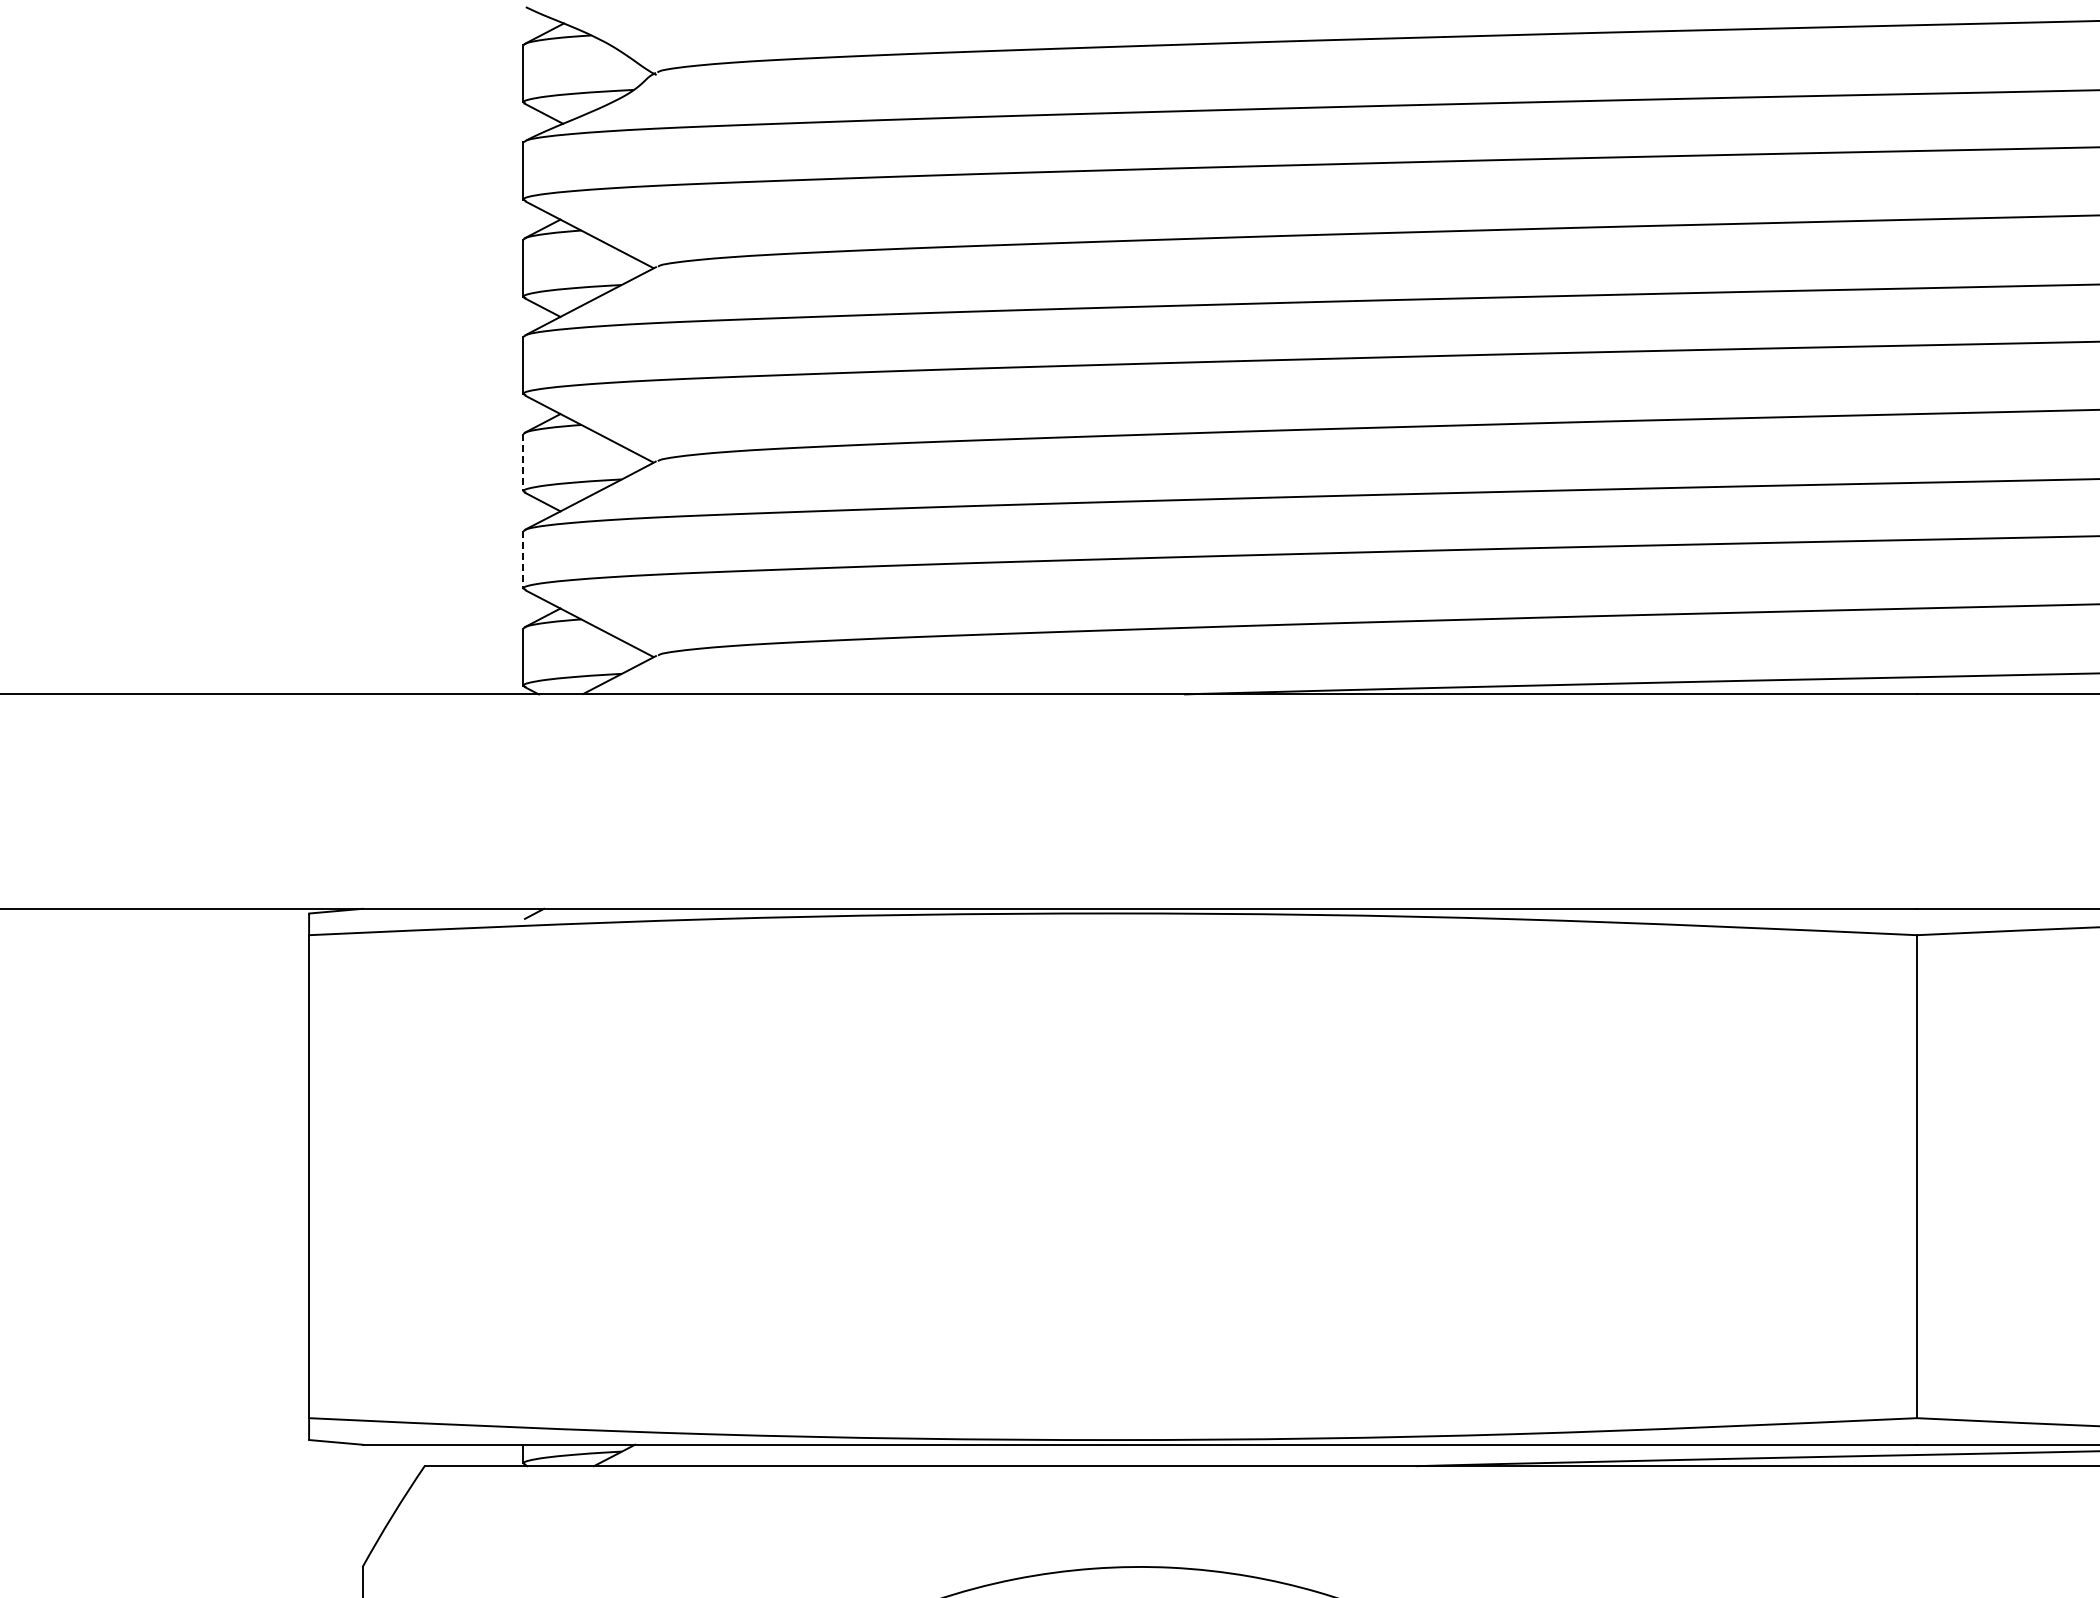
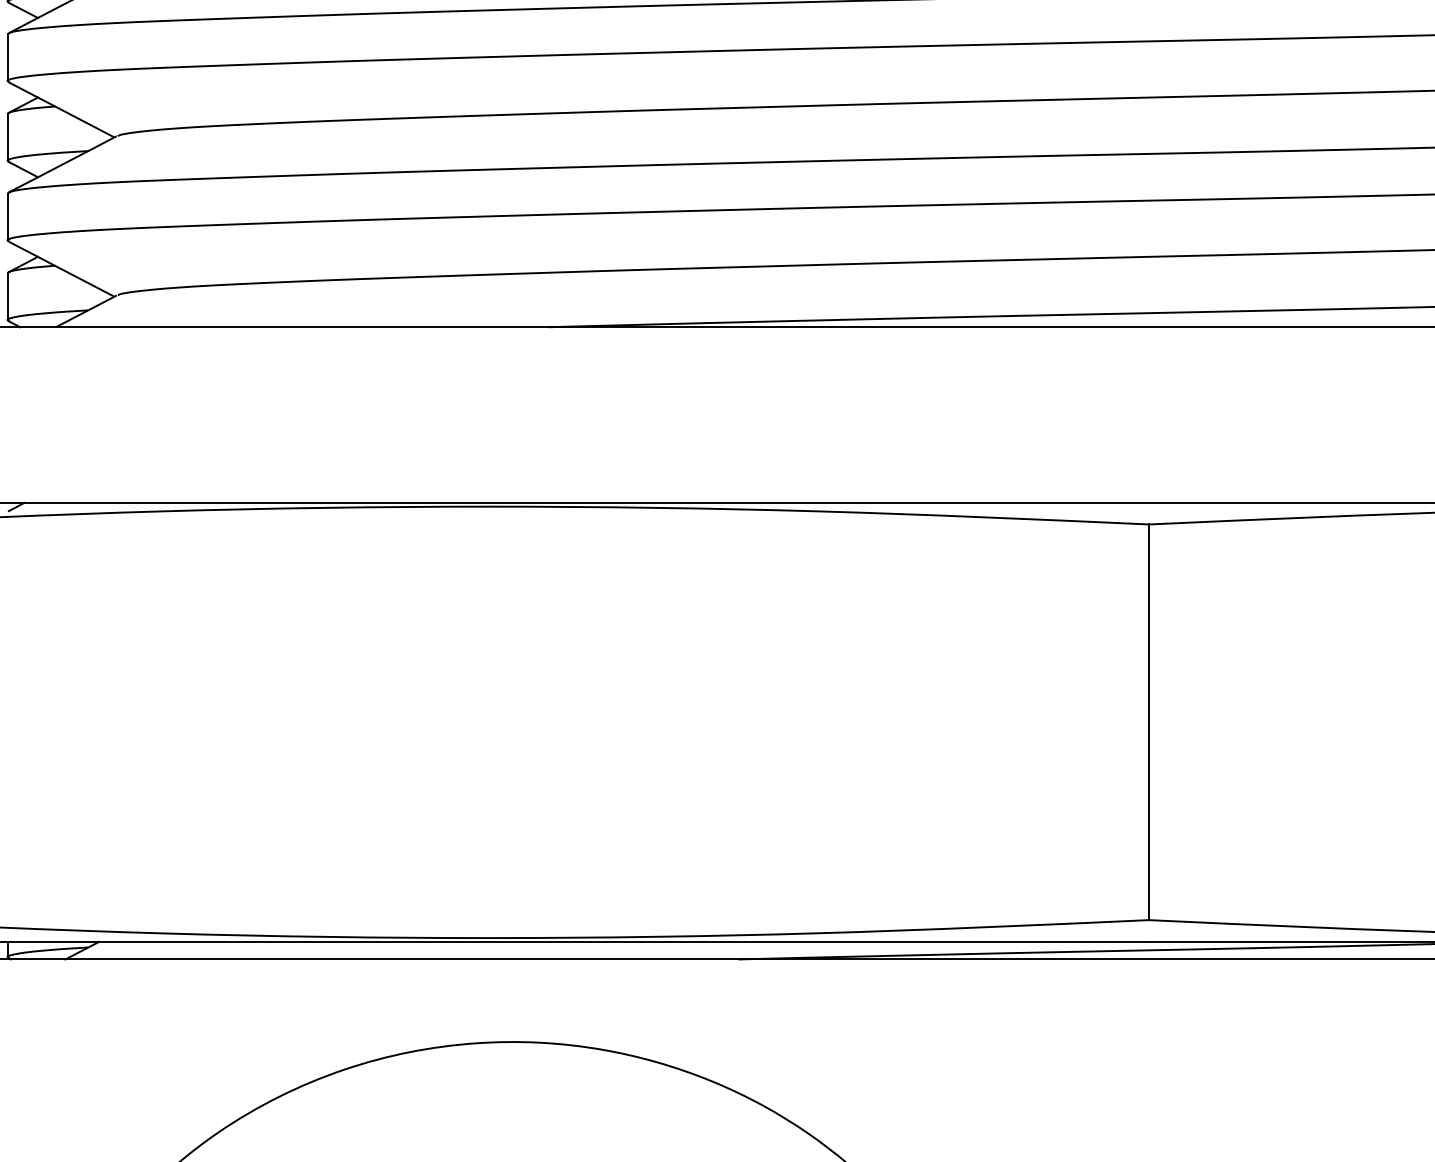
line: (523, 462) -> (7, 137), dashed -> solid
line: (523, 559) -> (7, 216), dashed -> solid

